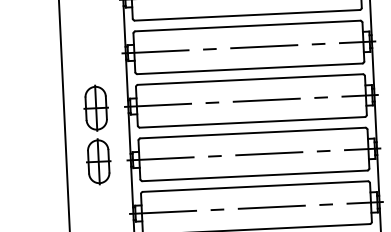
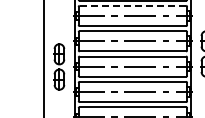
line: (249, 25) -> (133, 5), solid -> dashed
part: (97, 134) -> (59, 66), moved

